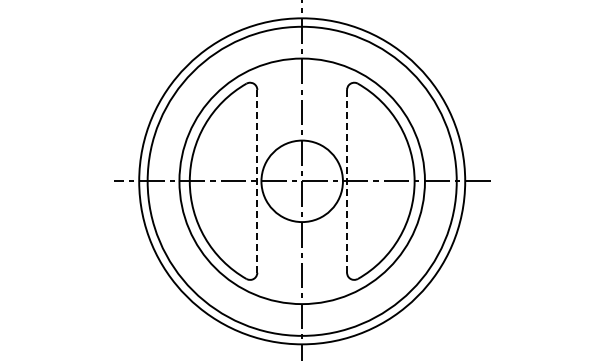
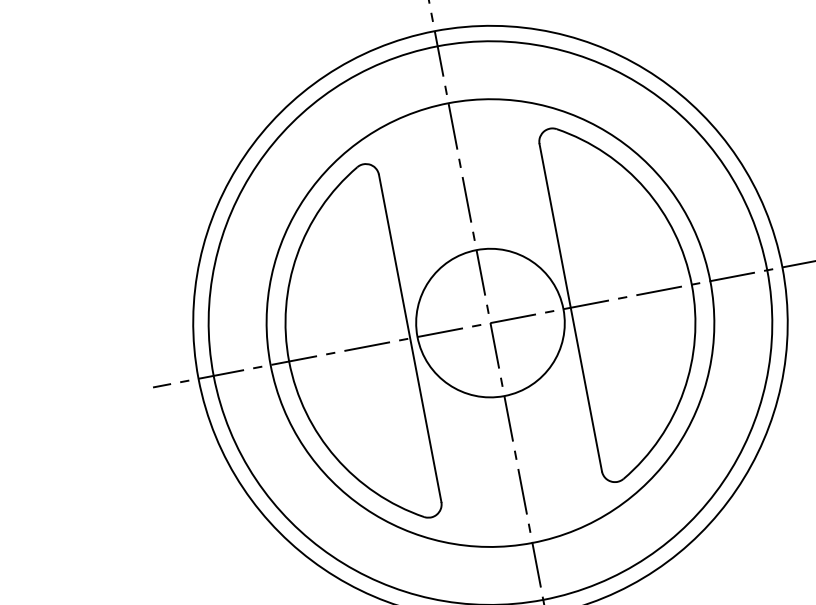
line: (257, 181) -> (410, 338), dashed -> solid
line: (347, 181) -> (571, 307), dashed -> solid

